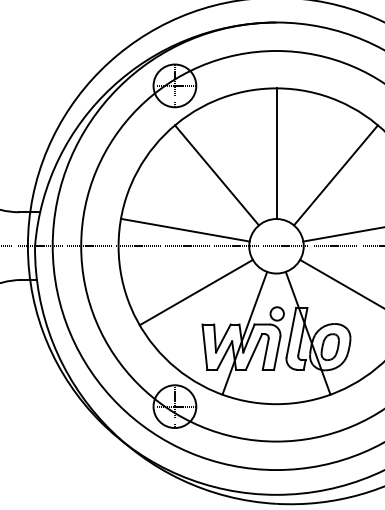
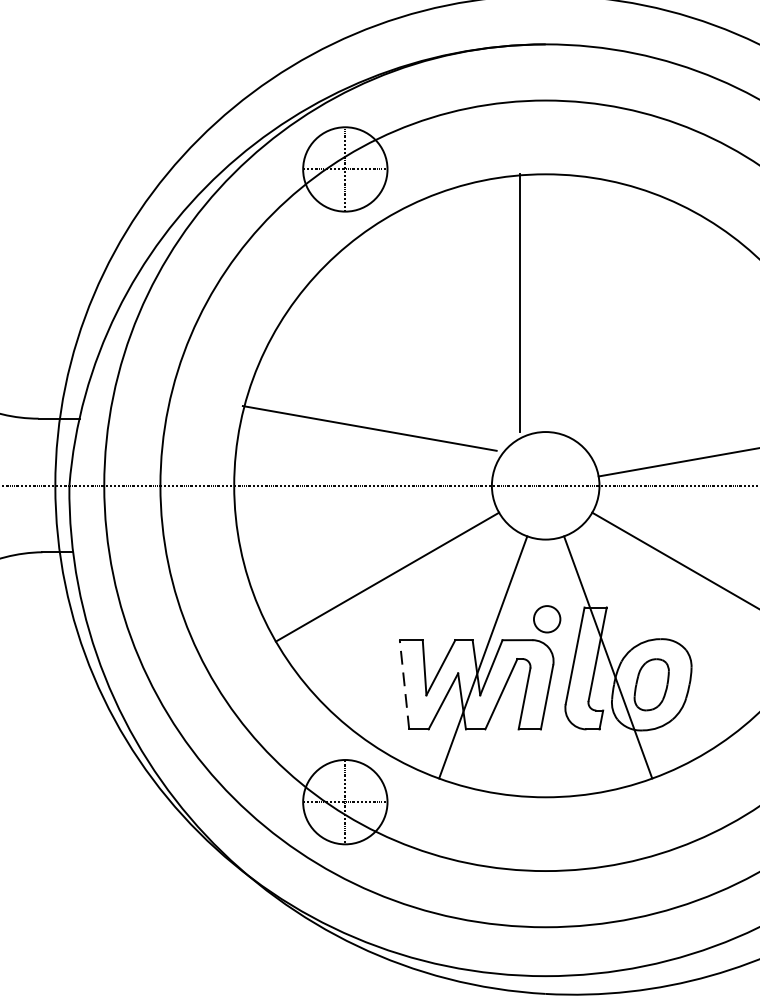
line: (276, 153) -> (520, 302), moved
line: (216, 175) -> (427, 346), removed
line: (335, 175) -> (662, 346), removed
line: (184, 229) -> (368, 427), moved
line: (204, 347) -> (403, 685), solid -> dashed

